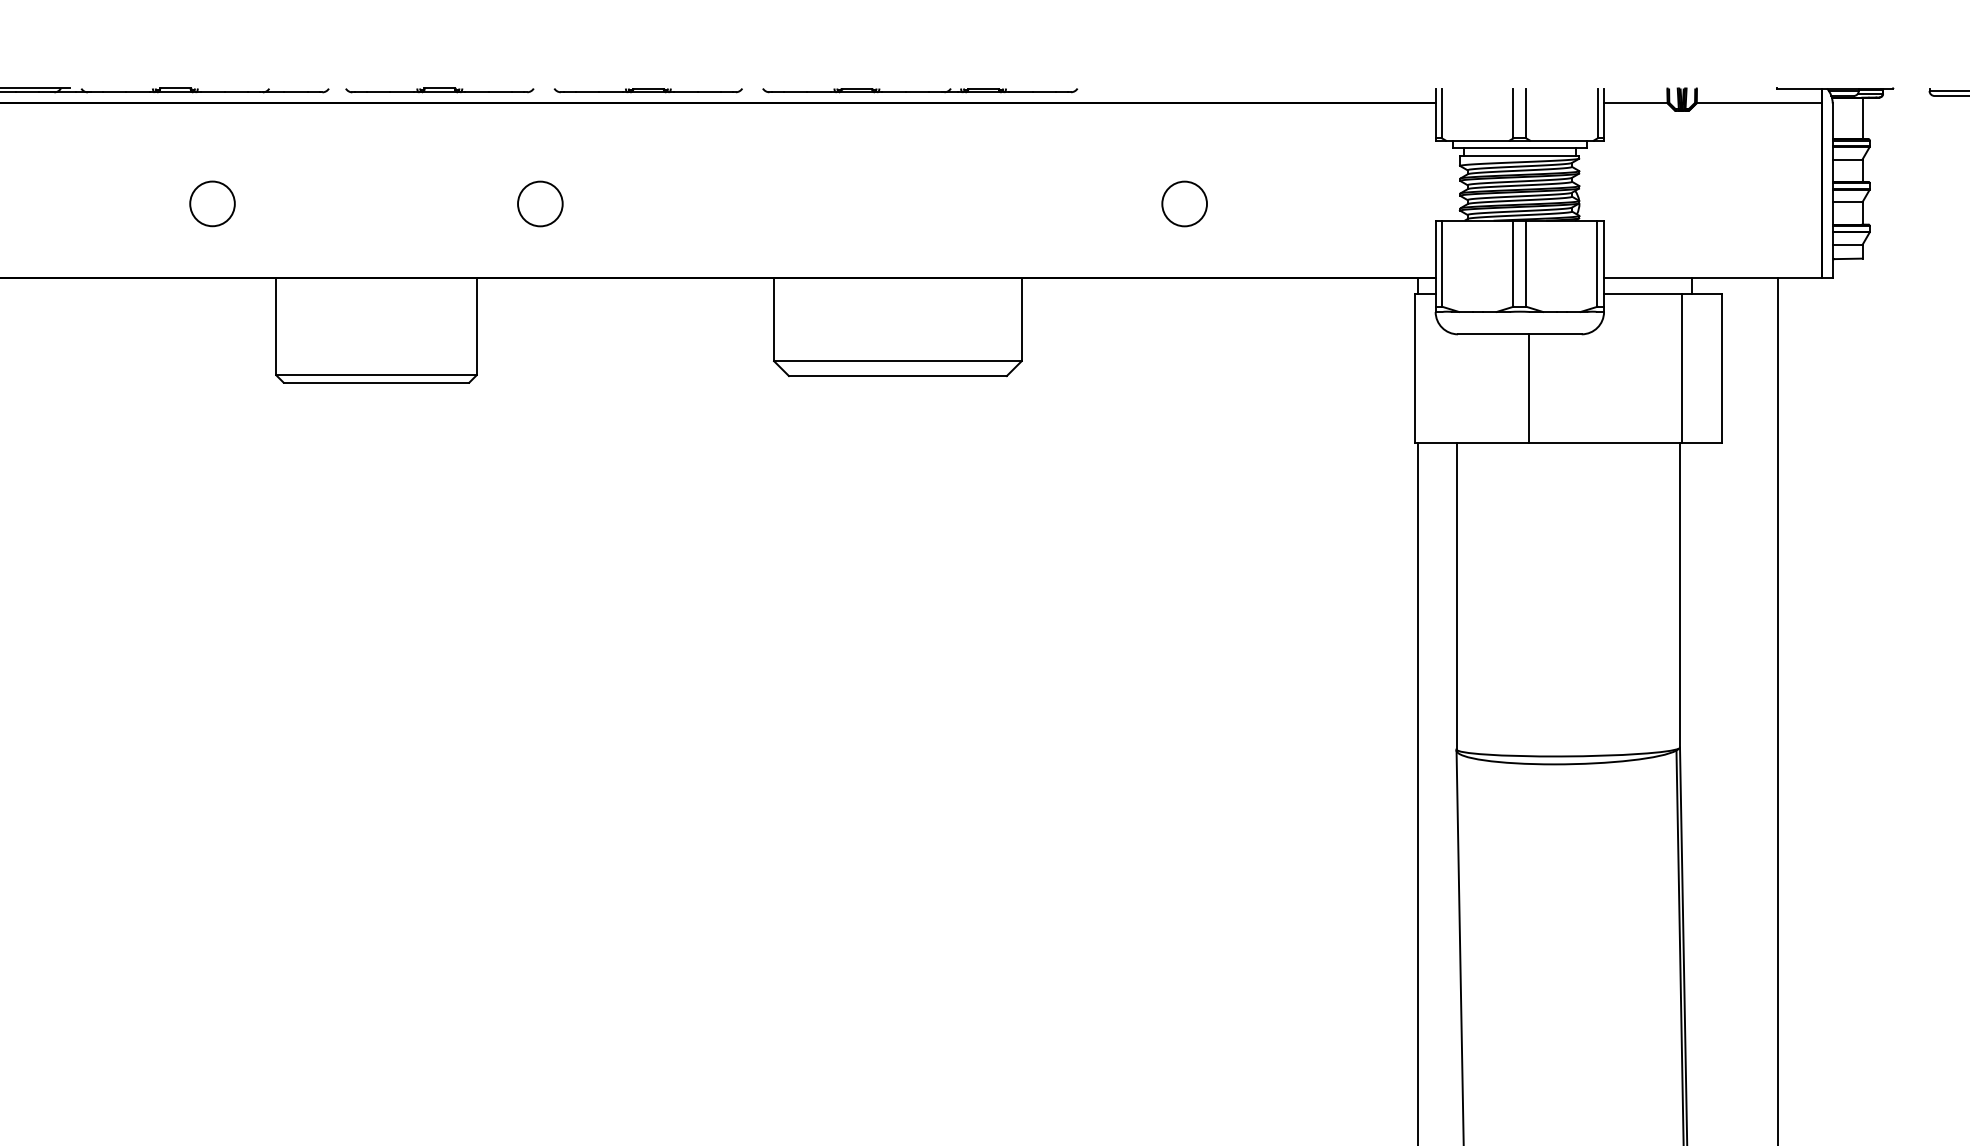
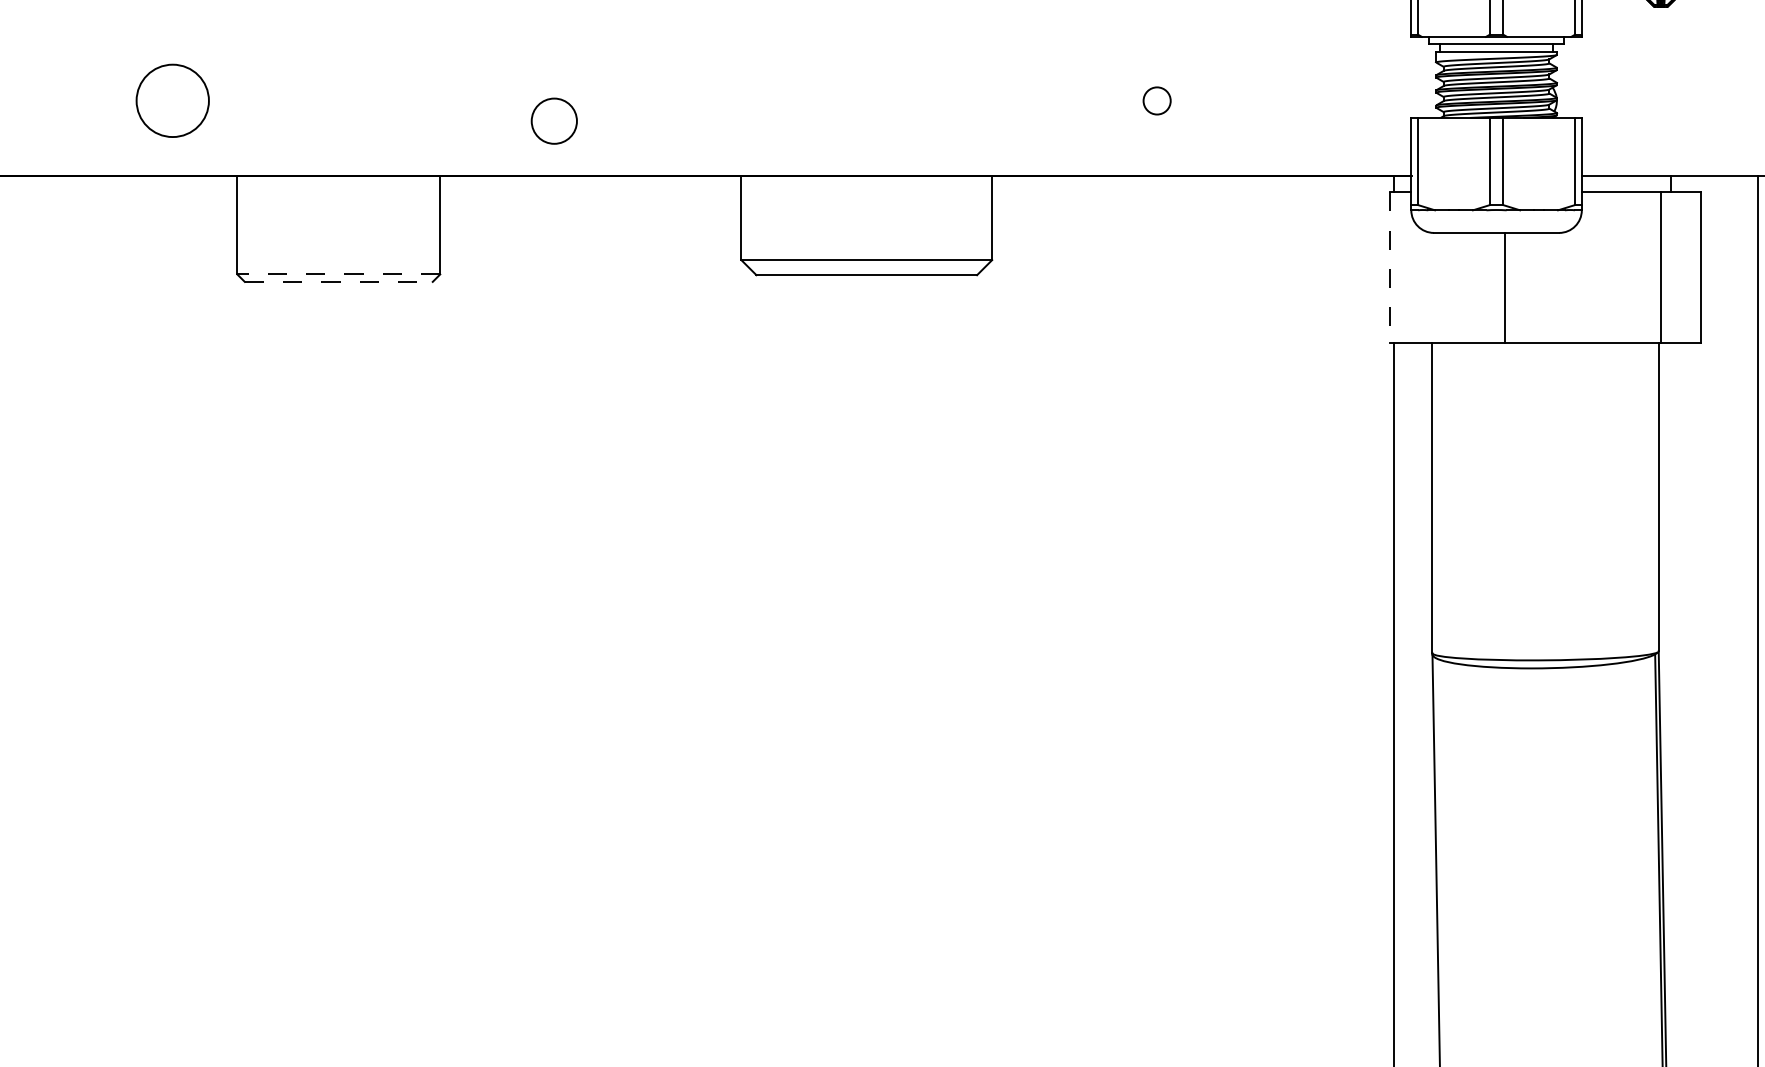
circle: (212, 203) -> (172, 100), size x1.6
circle: (540, 203) -> (554, 120), moved
circle: (1184, 203) -> (1156, 100), size x0.6
line: (1414, 369) -> (1389, 268), solid -> dashed
line: (375, 375) -> (337, 274), solid -> dashed
line: (376, 382) -> (338, 281), solid -> dashed

